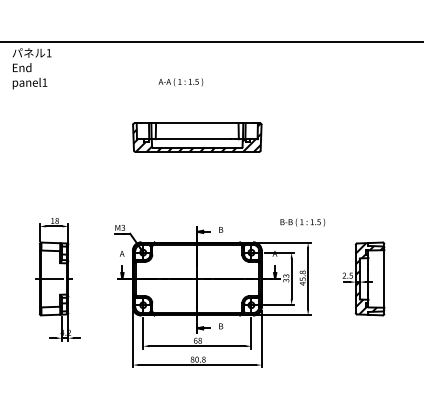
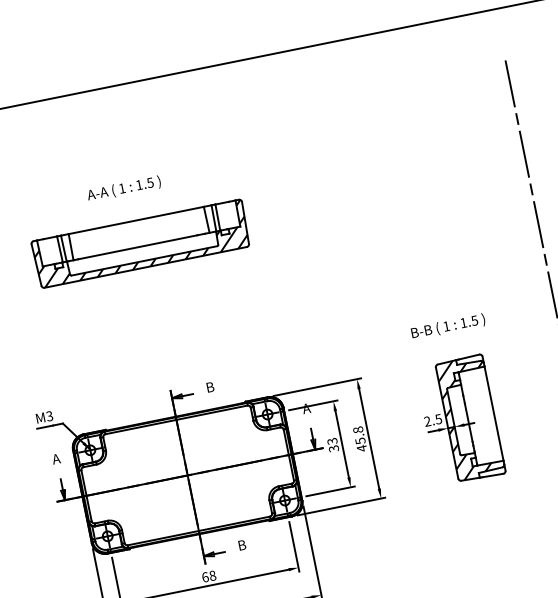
text: (180, 82) -> (123, 189), moved
text: (302, 222) -> (447, 326), moved

